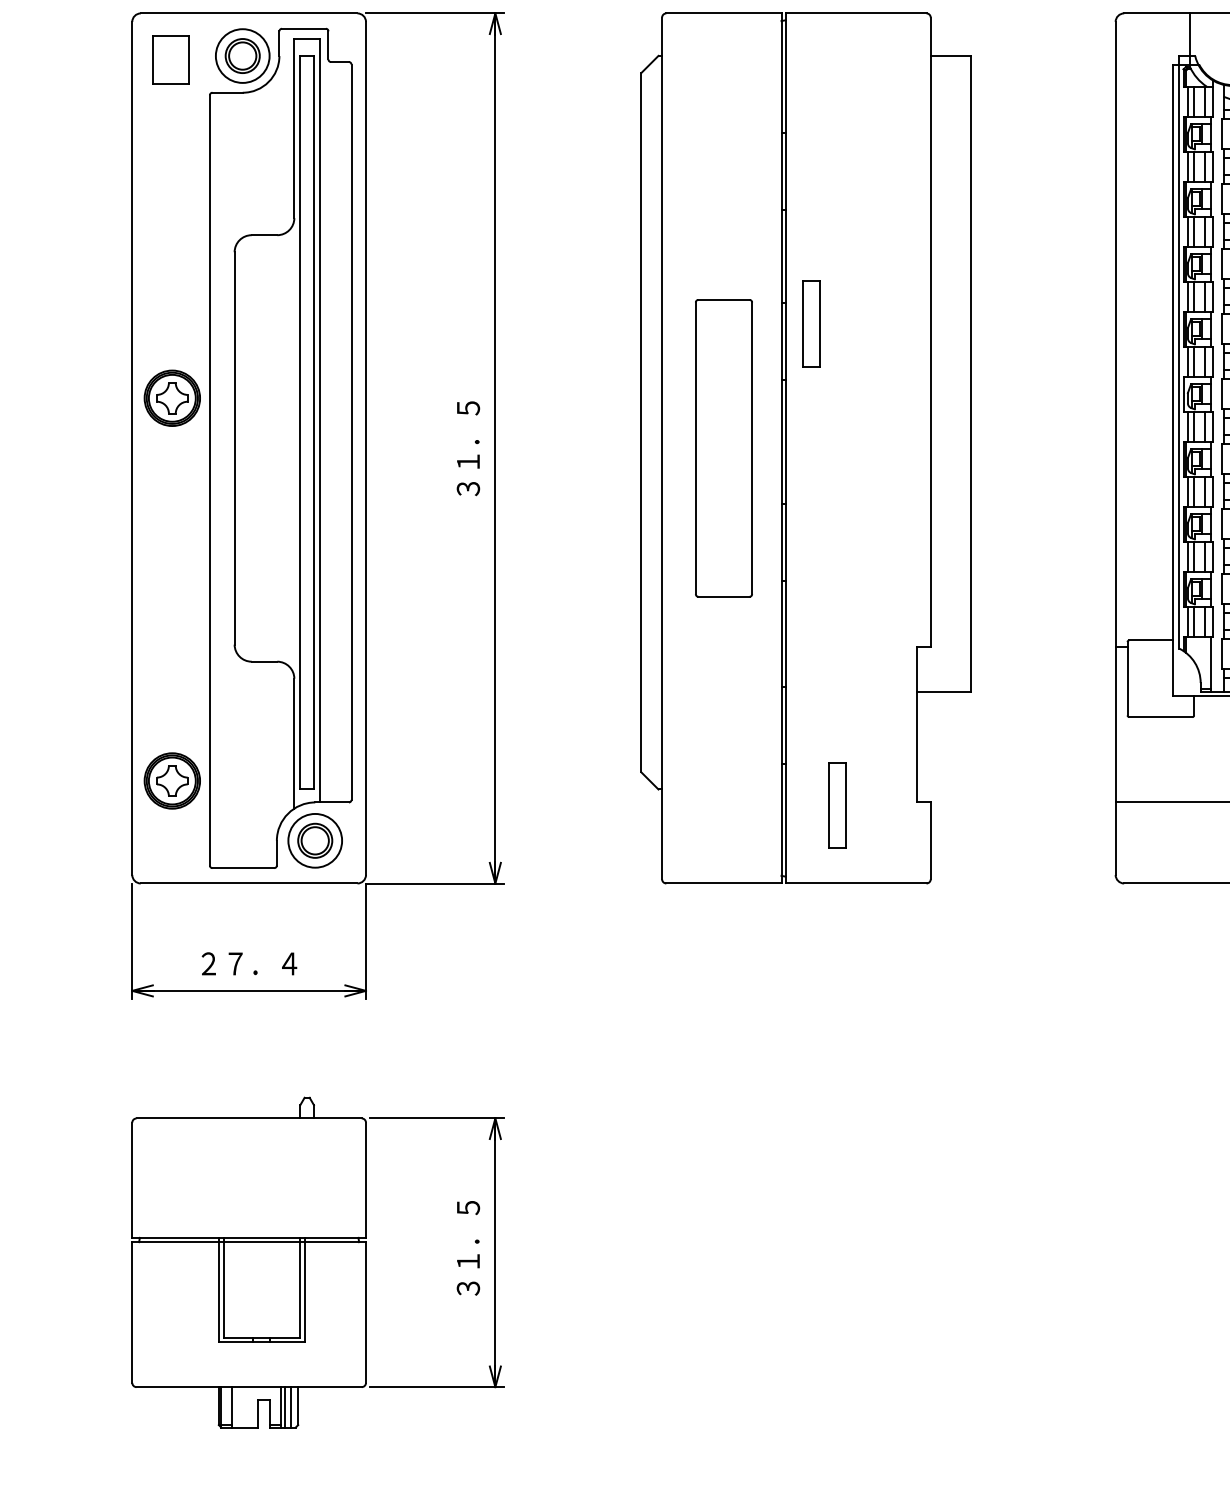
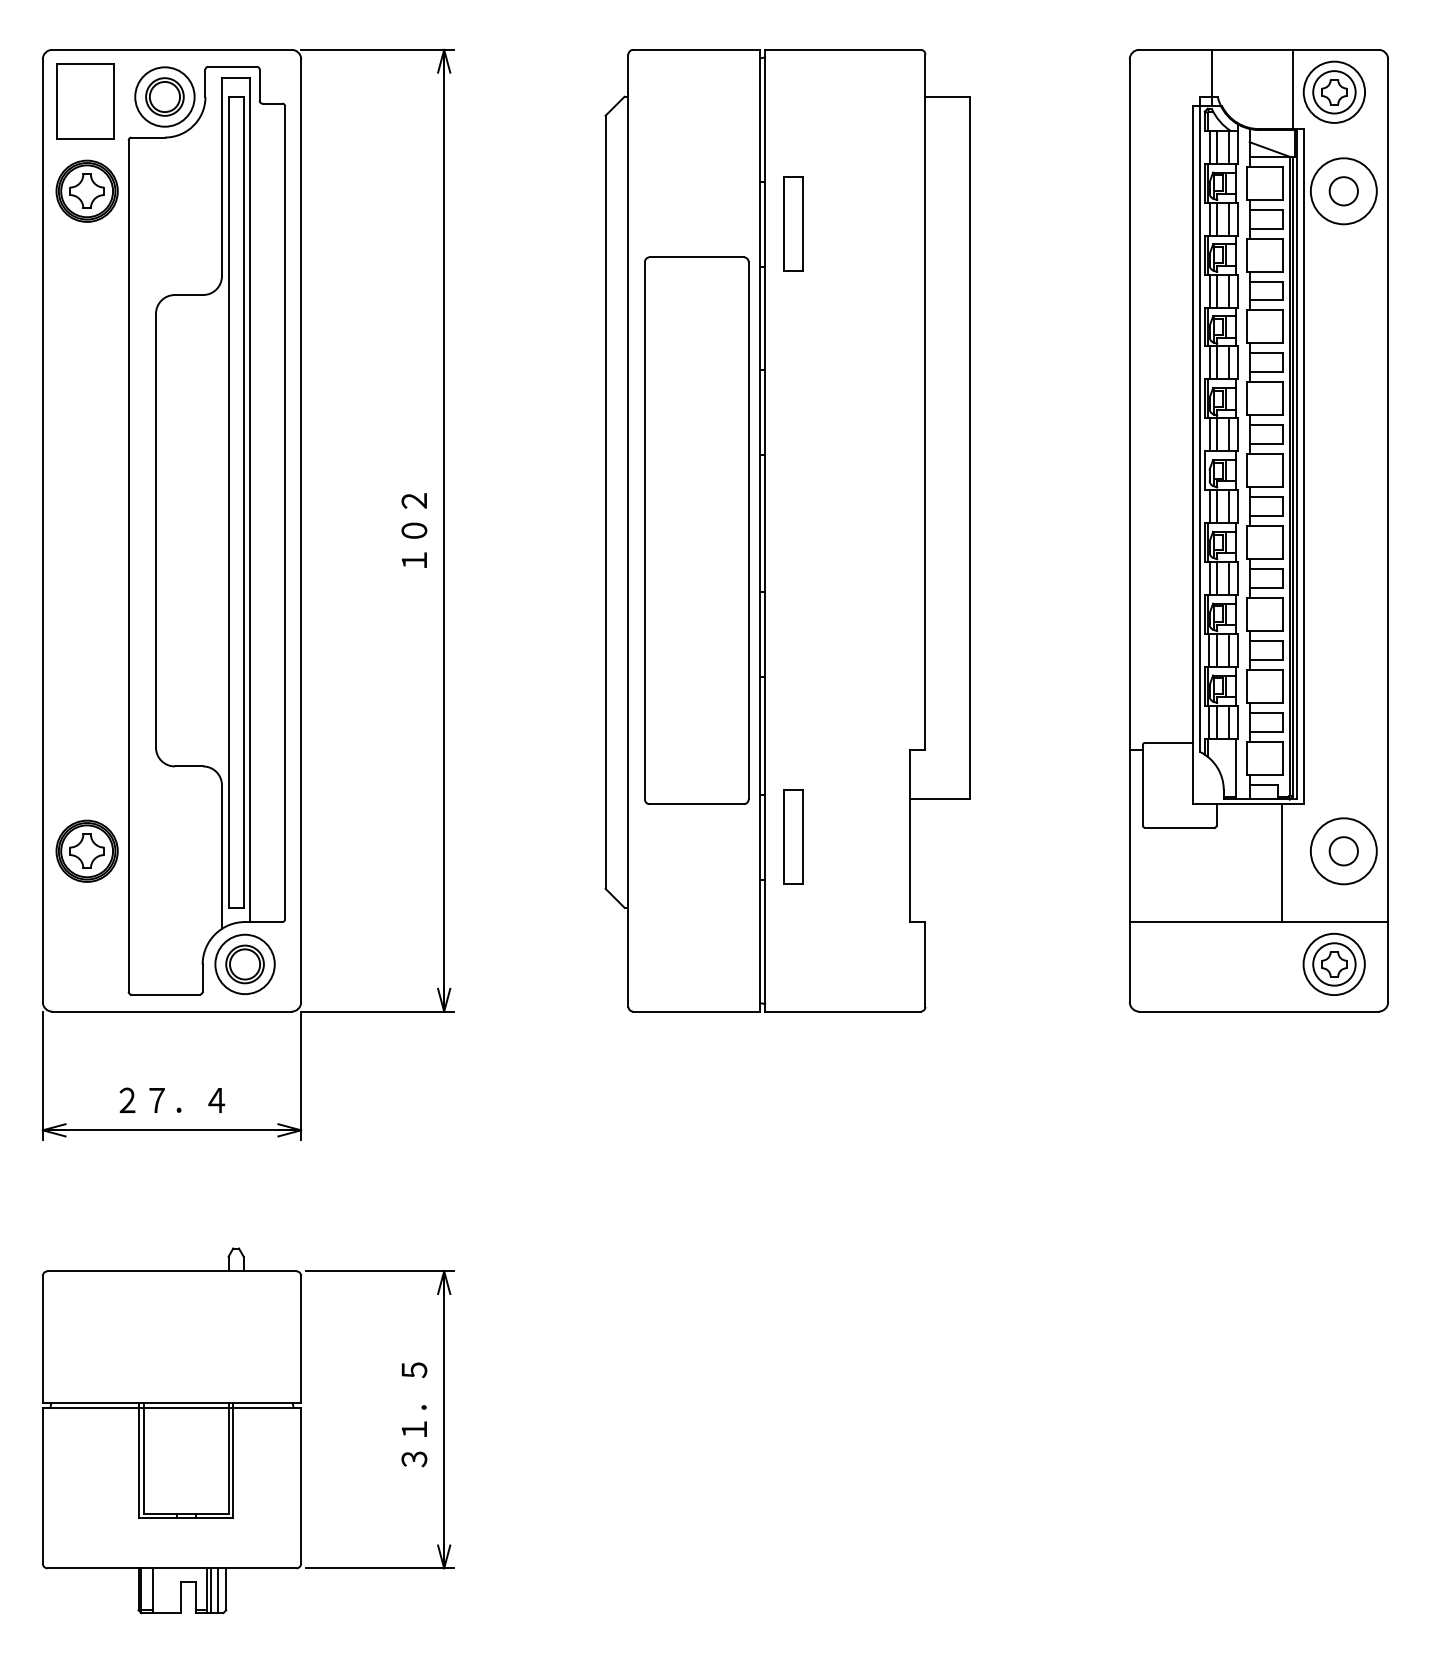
part: (170, 60) -> (85, 101), size x1.43
part: (811, 323) -> (793, 223), moved
part: (171, 397) -> (86, 190), moved
text: (468, 448) -> (414, 530), ３１．５ -> １０２
part: (723, 448) -> (696, 530), size x1.67
part: (171, 780) -> (86, 850), moved
part: (837, 804) -> (793, 836), moved

